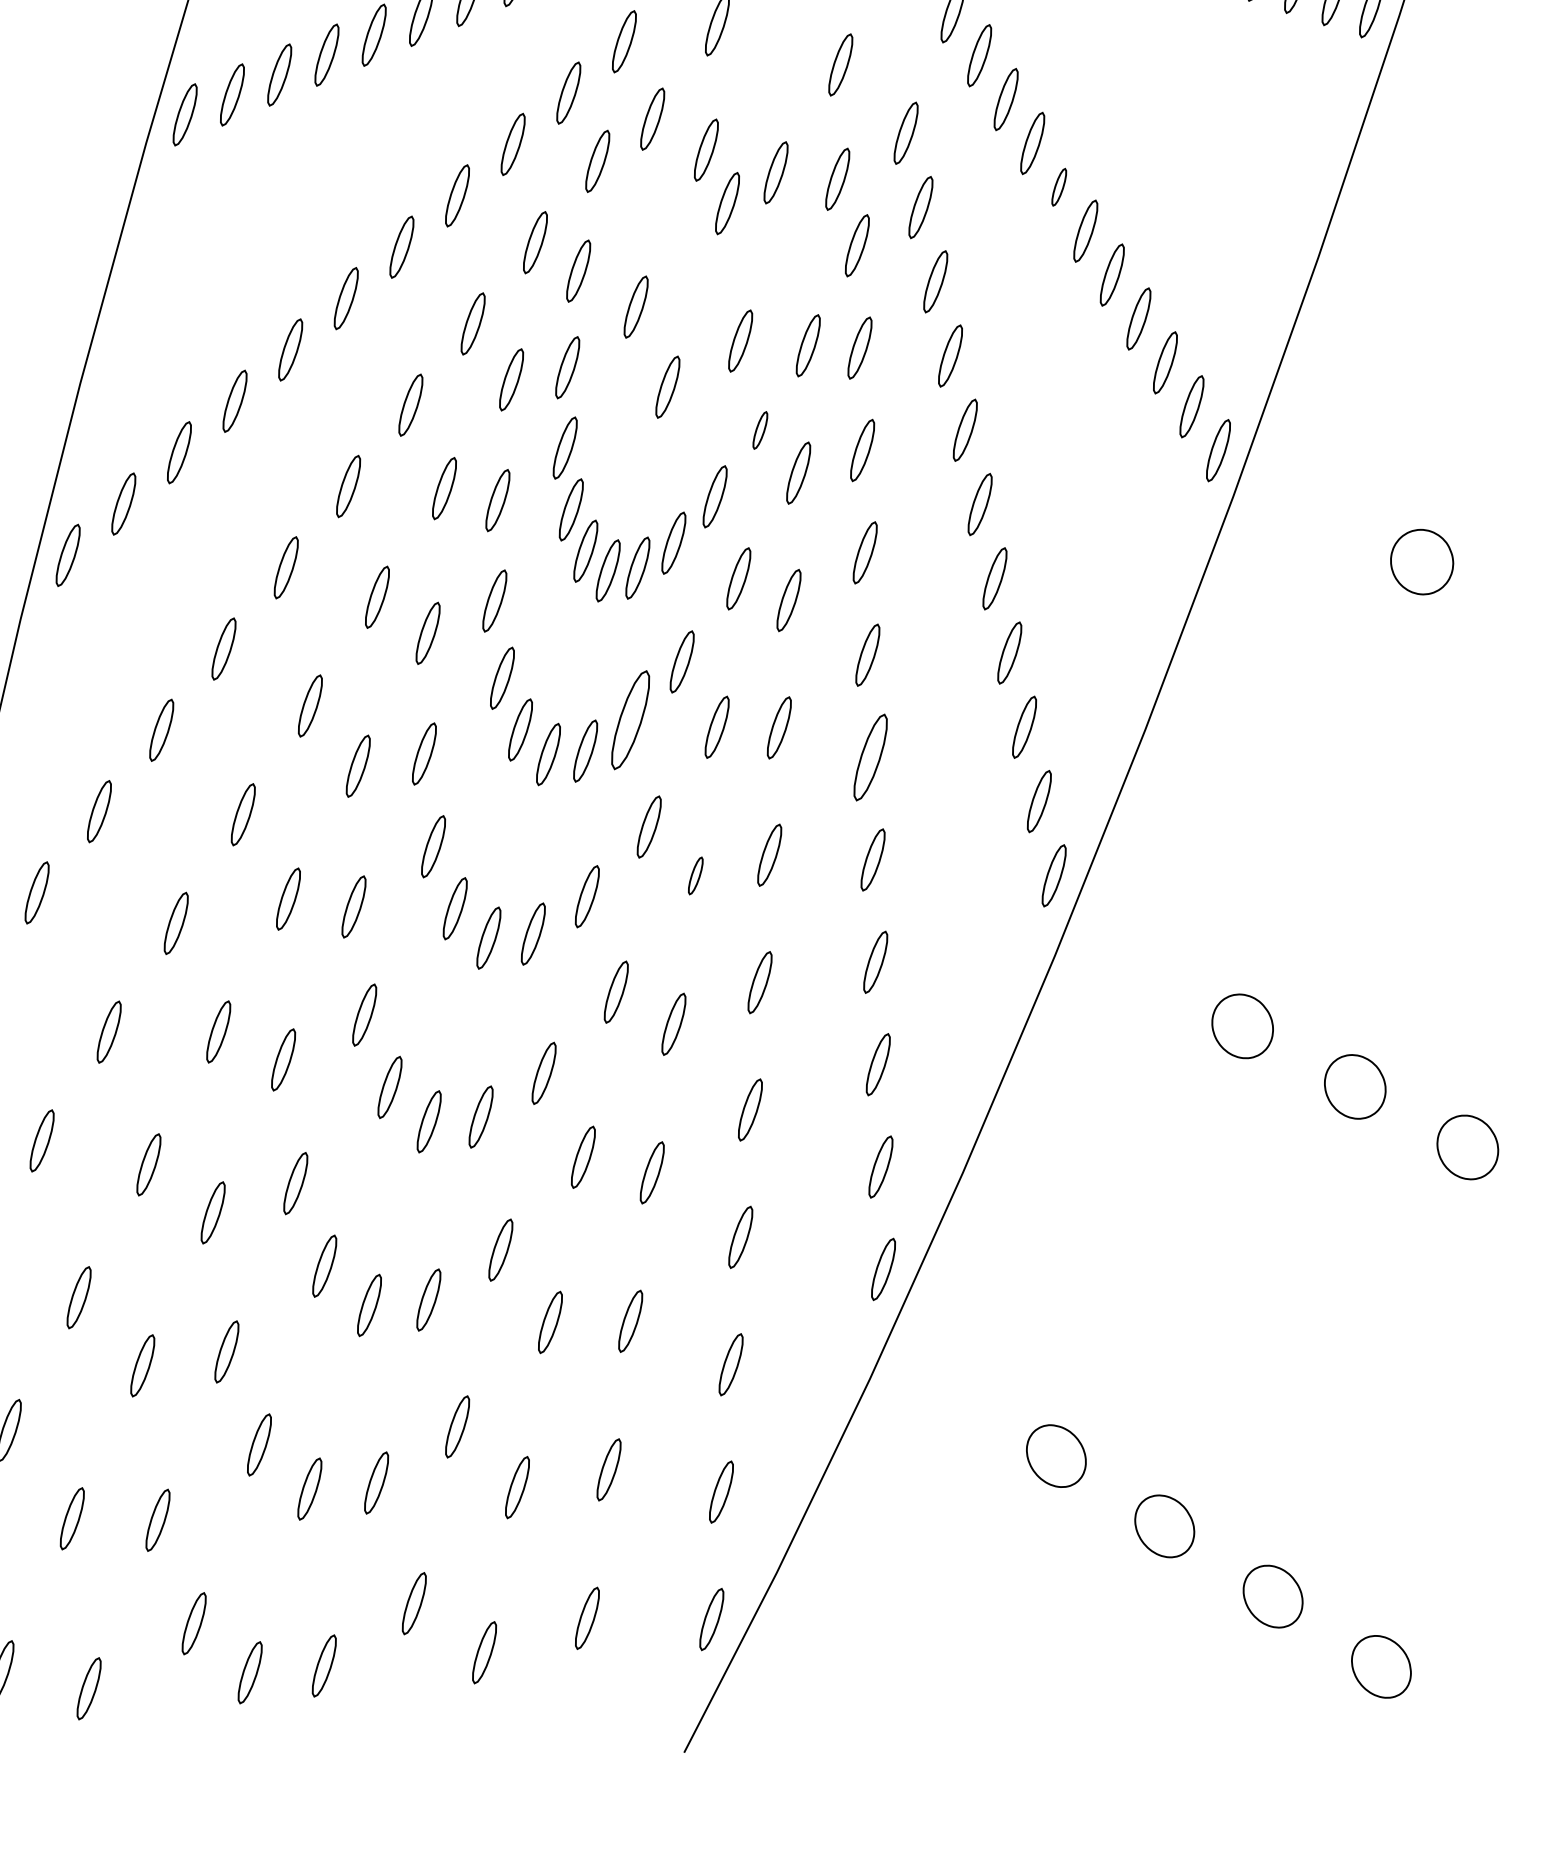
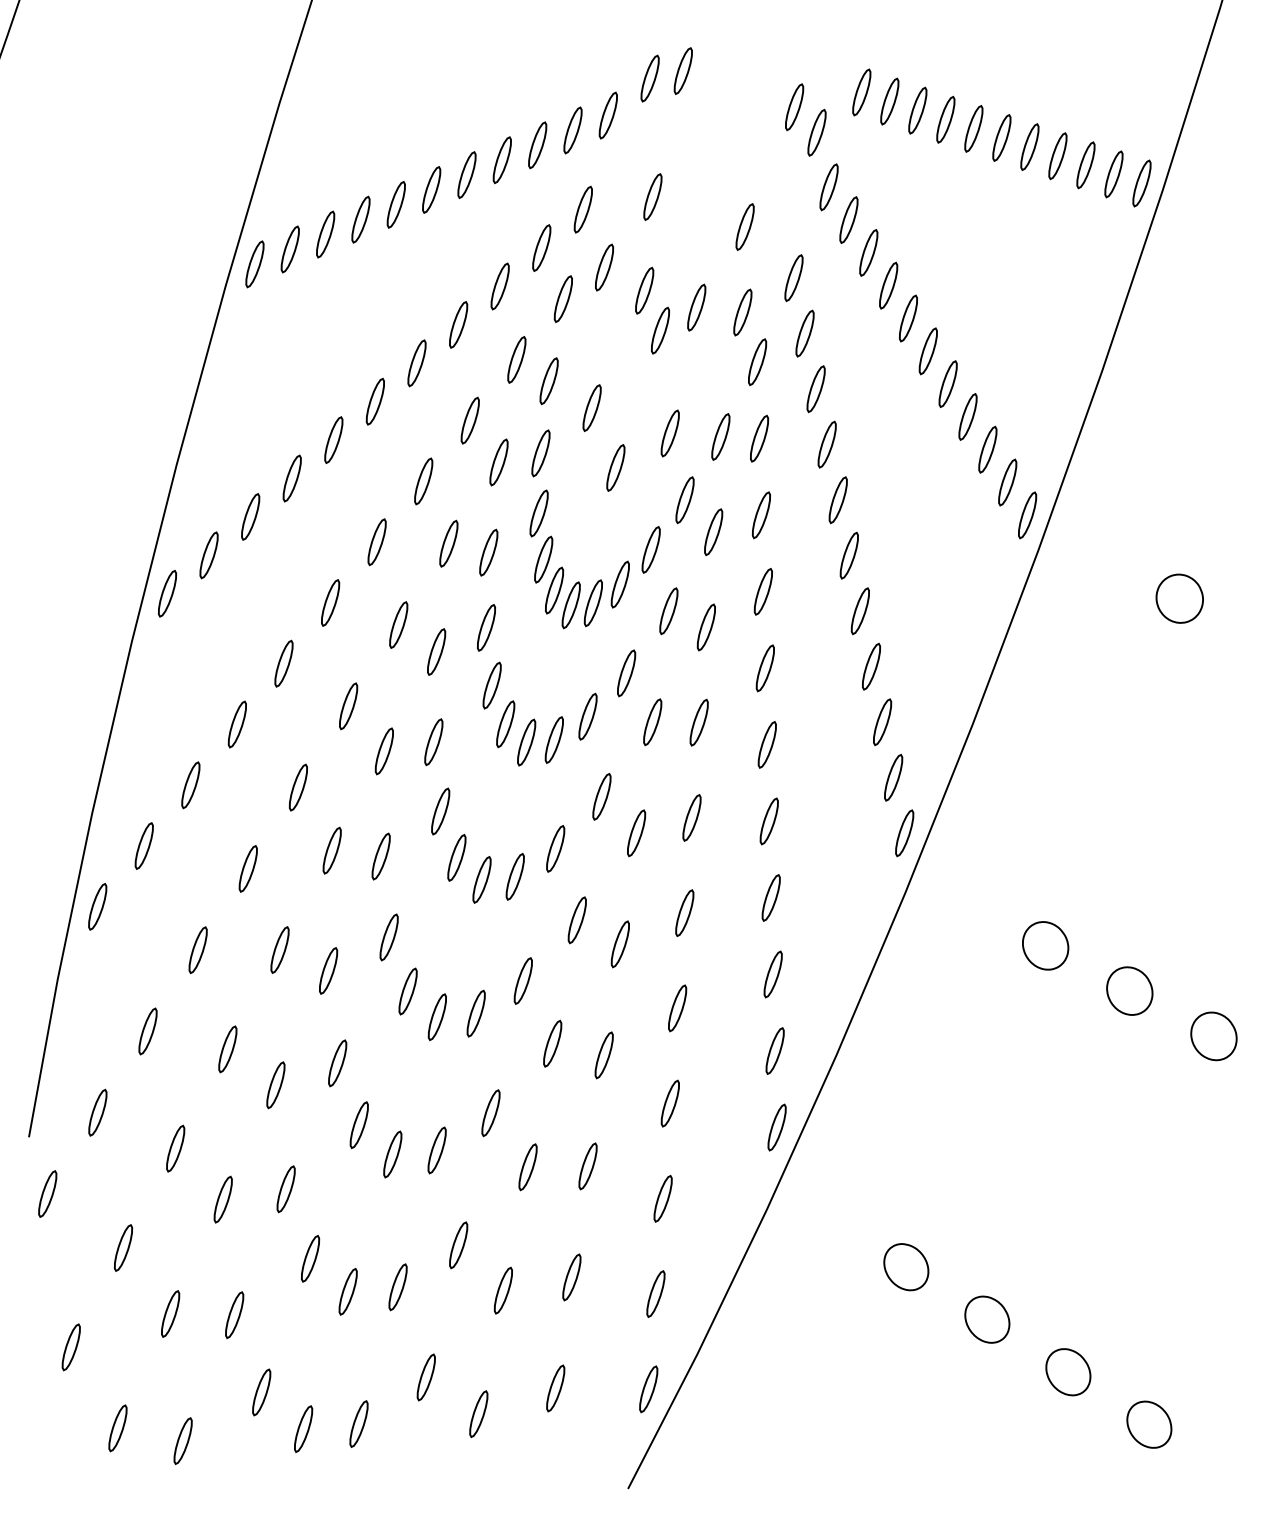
part: (1059, 187) -> (908, 318), size x1.67
part: (759, 430) -> (684, 500), size x1.67
part: (629, 719) -> (587, 716), size x0.62
part: (869, 757) -> (766, 744), size x0.71
part: (695, 876) -> (636, 833), size x1.67

